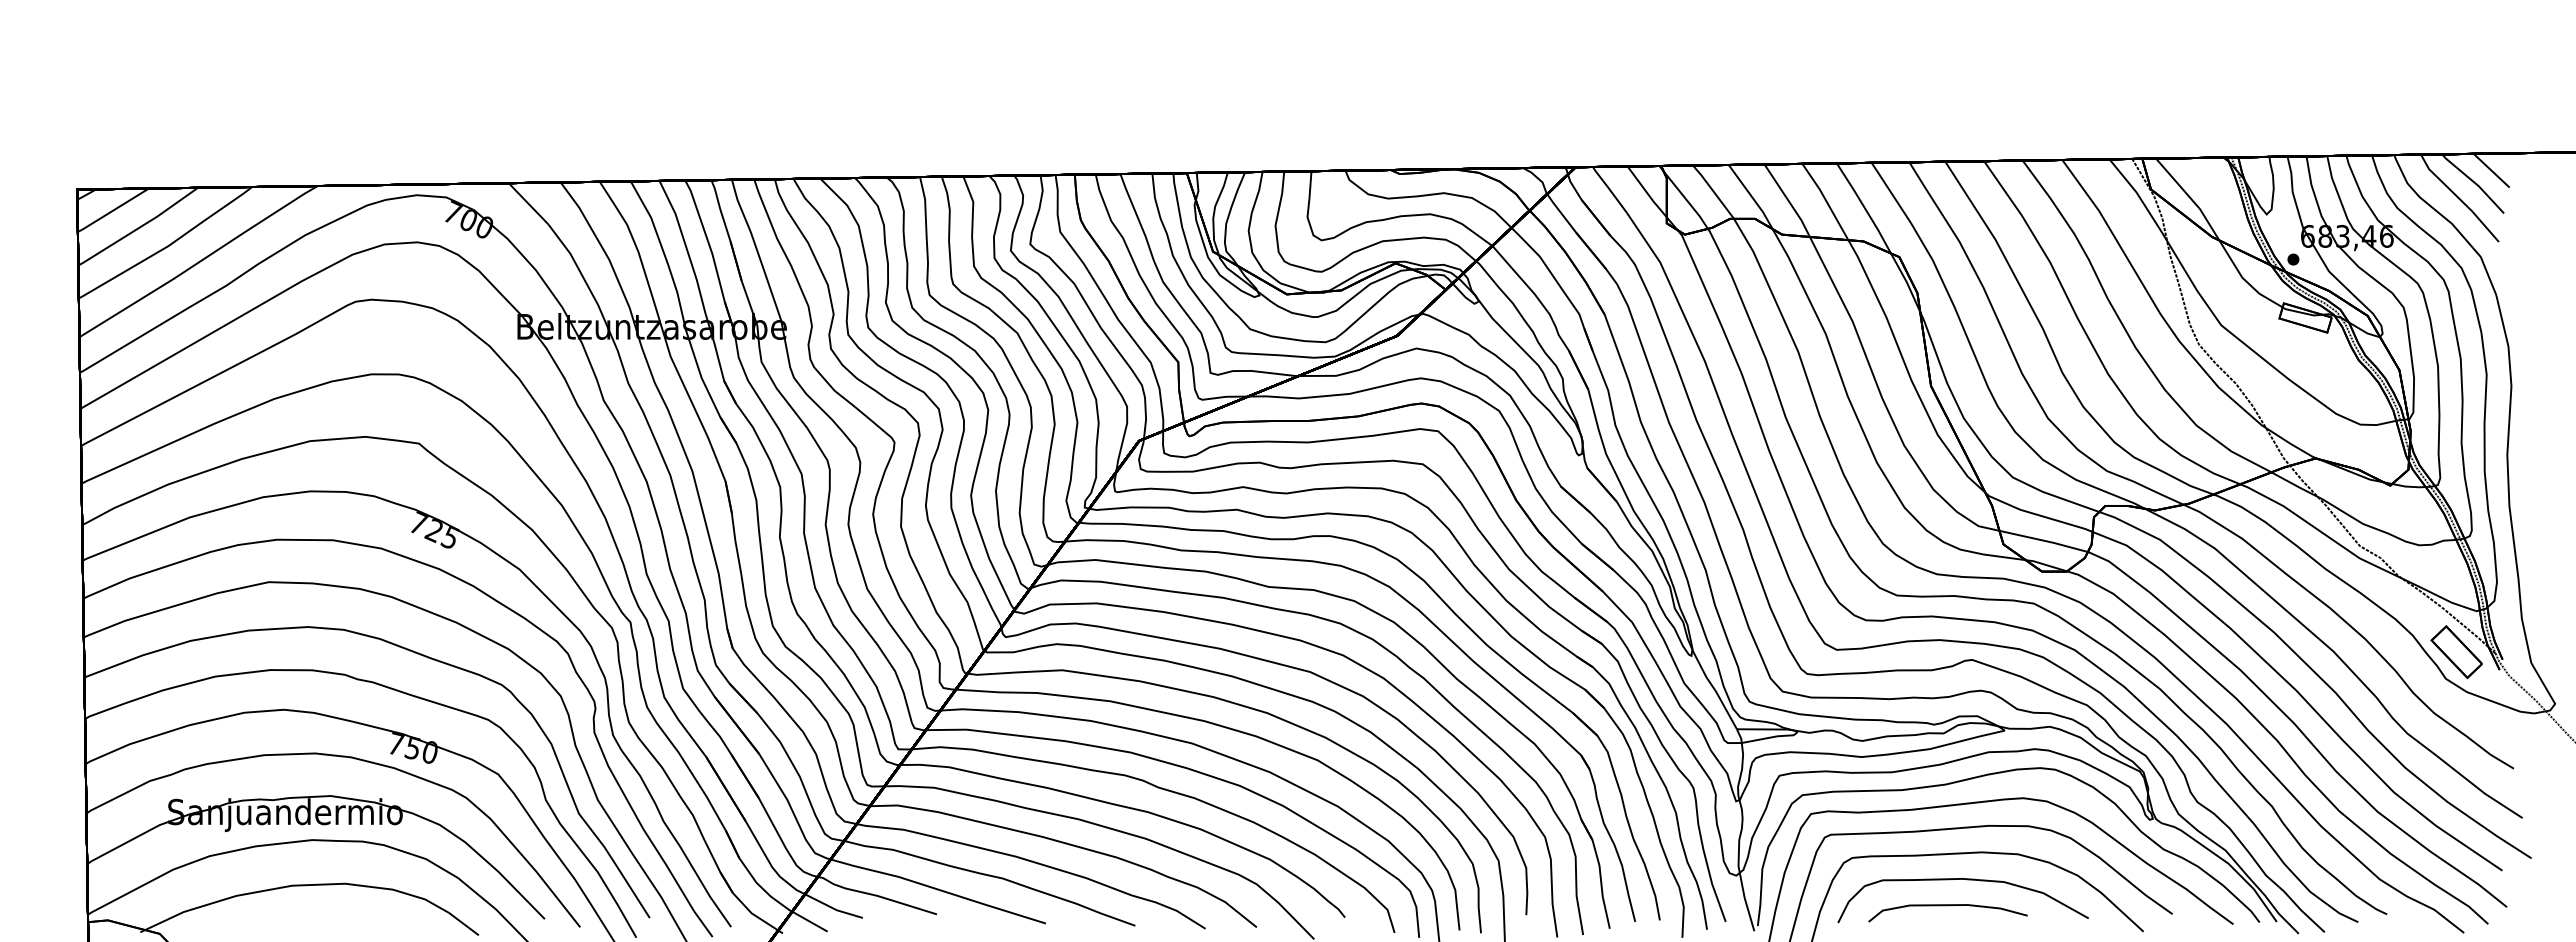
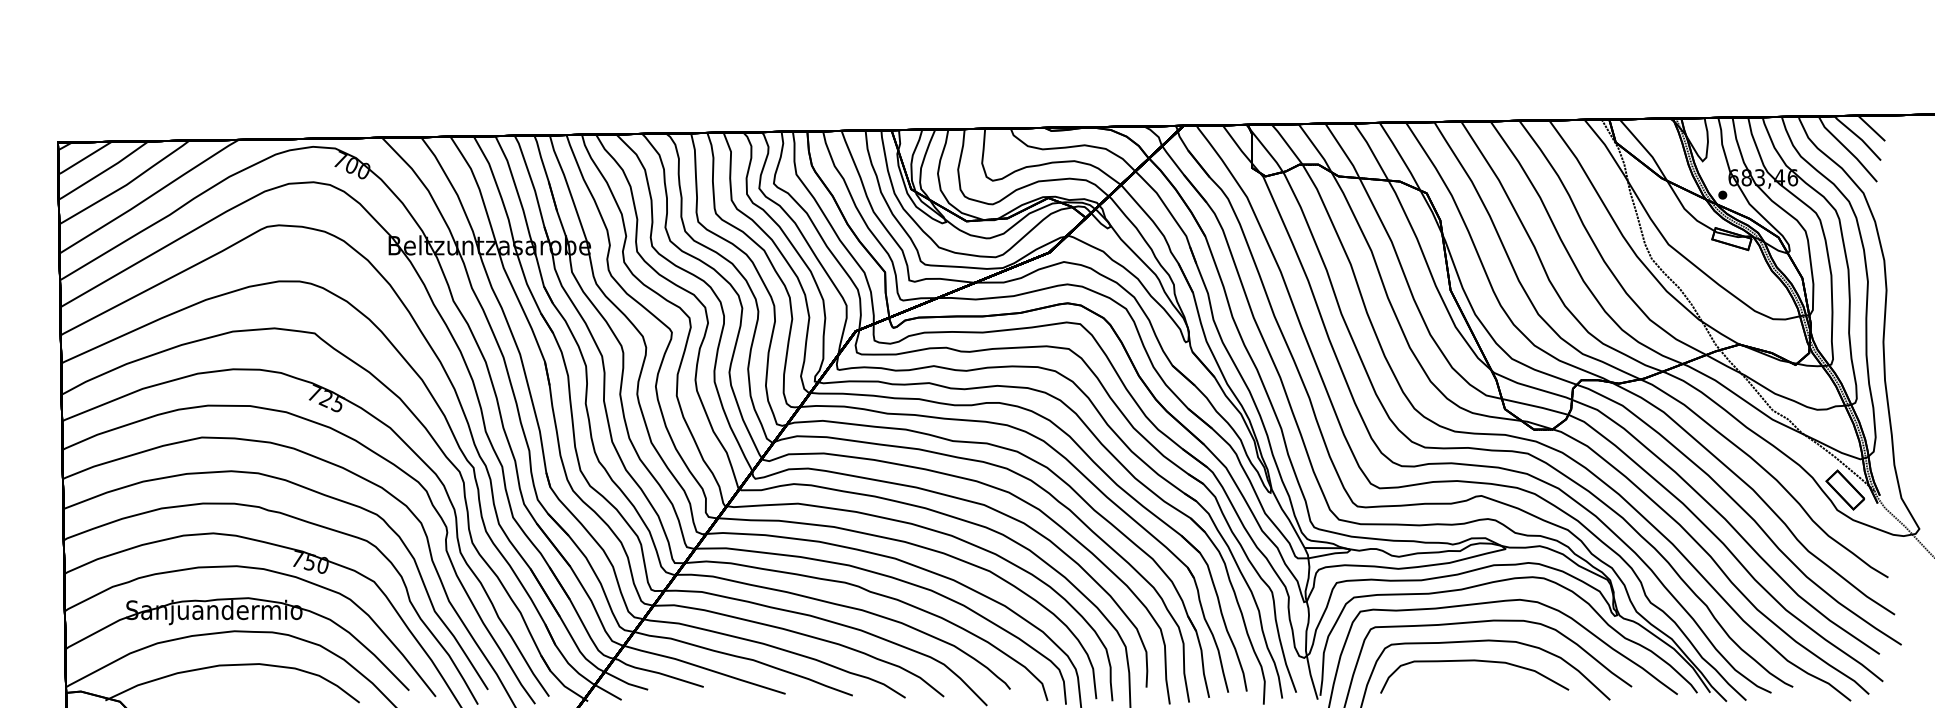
curve: (1947, 906) -> (1462, 681), removed

